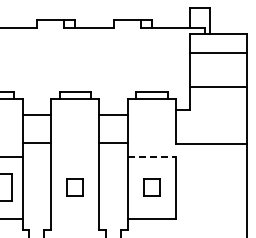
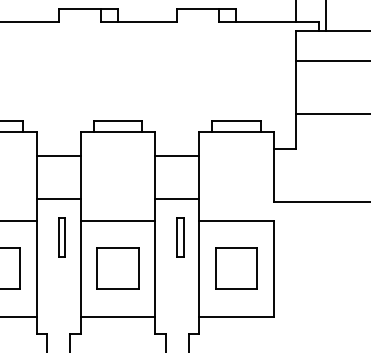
line: (75, 156) -> (118, 220), added
line: (152, 156) -> (237, 220), dashed -> solid
part: (38, 167) -> (60, 237), added
part: (115, 167) -> (180, 237), added
part: (75, 187) -> (118, 268), size x1.67
part: (151, 187) -> (235, 268), size x1.67
line: (75, 218) -> (118, 316), added

